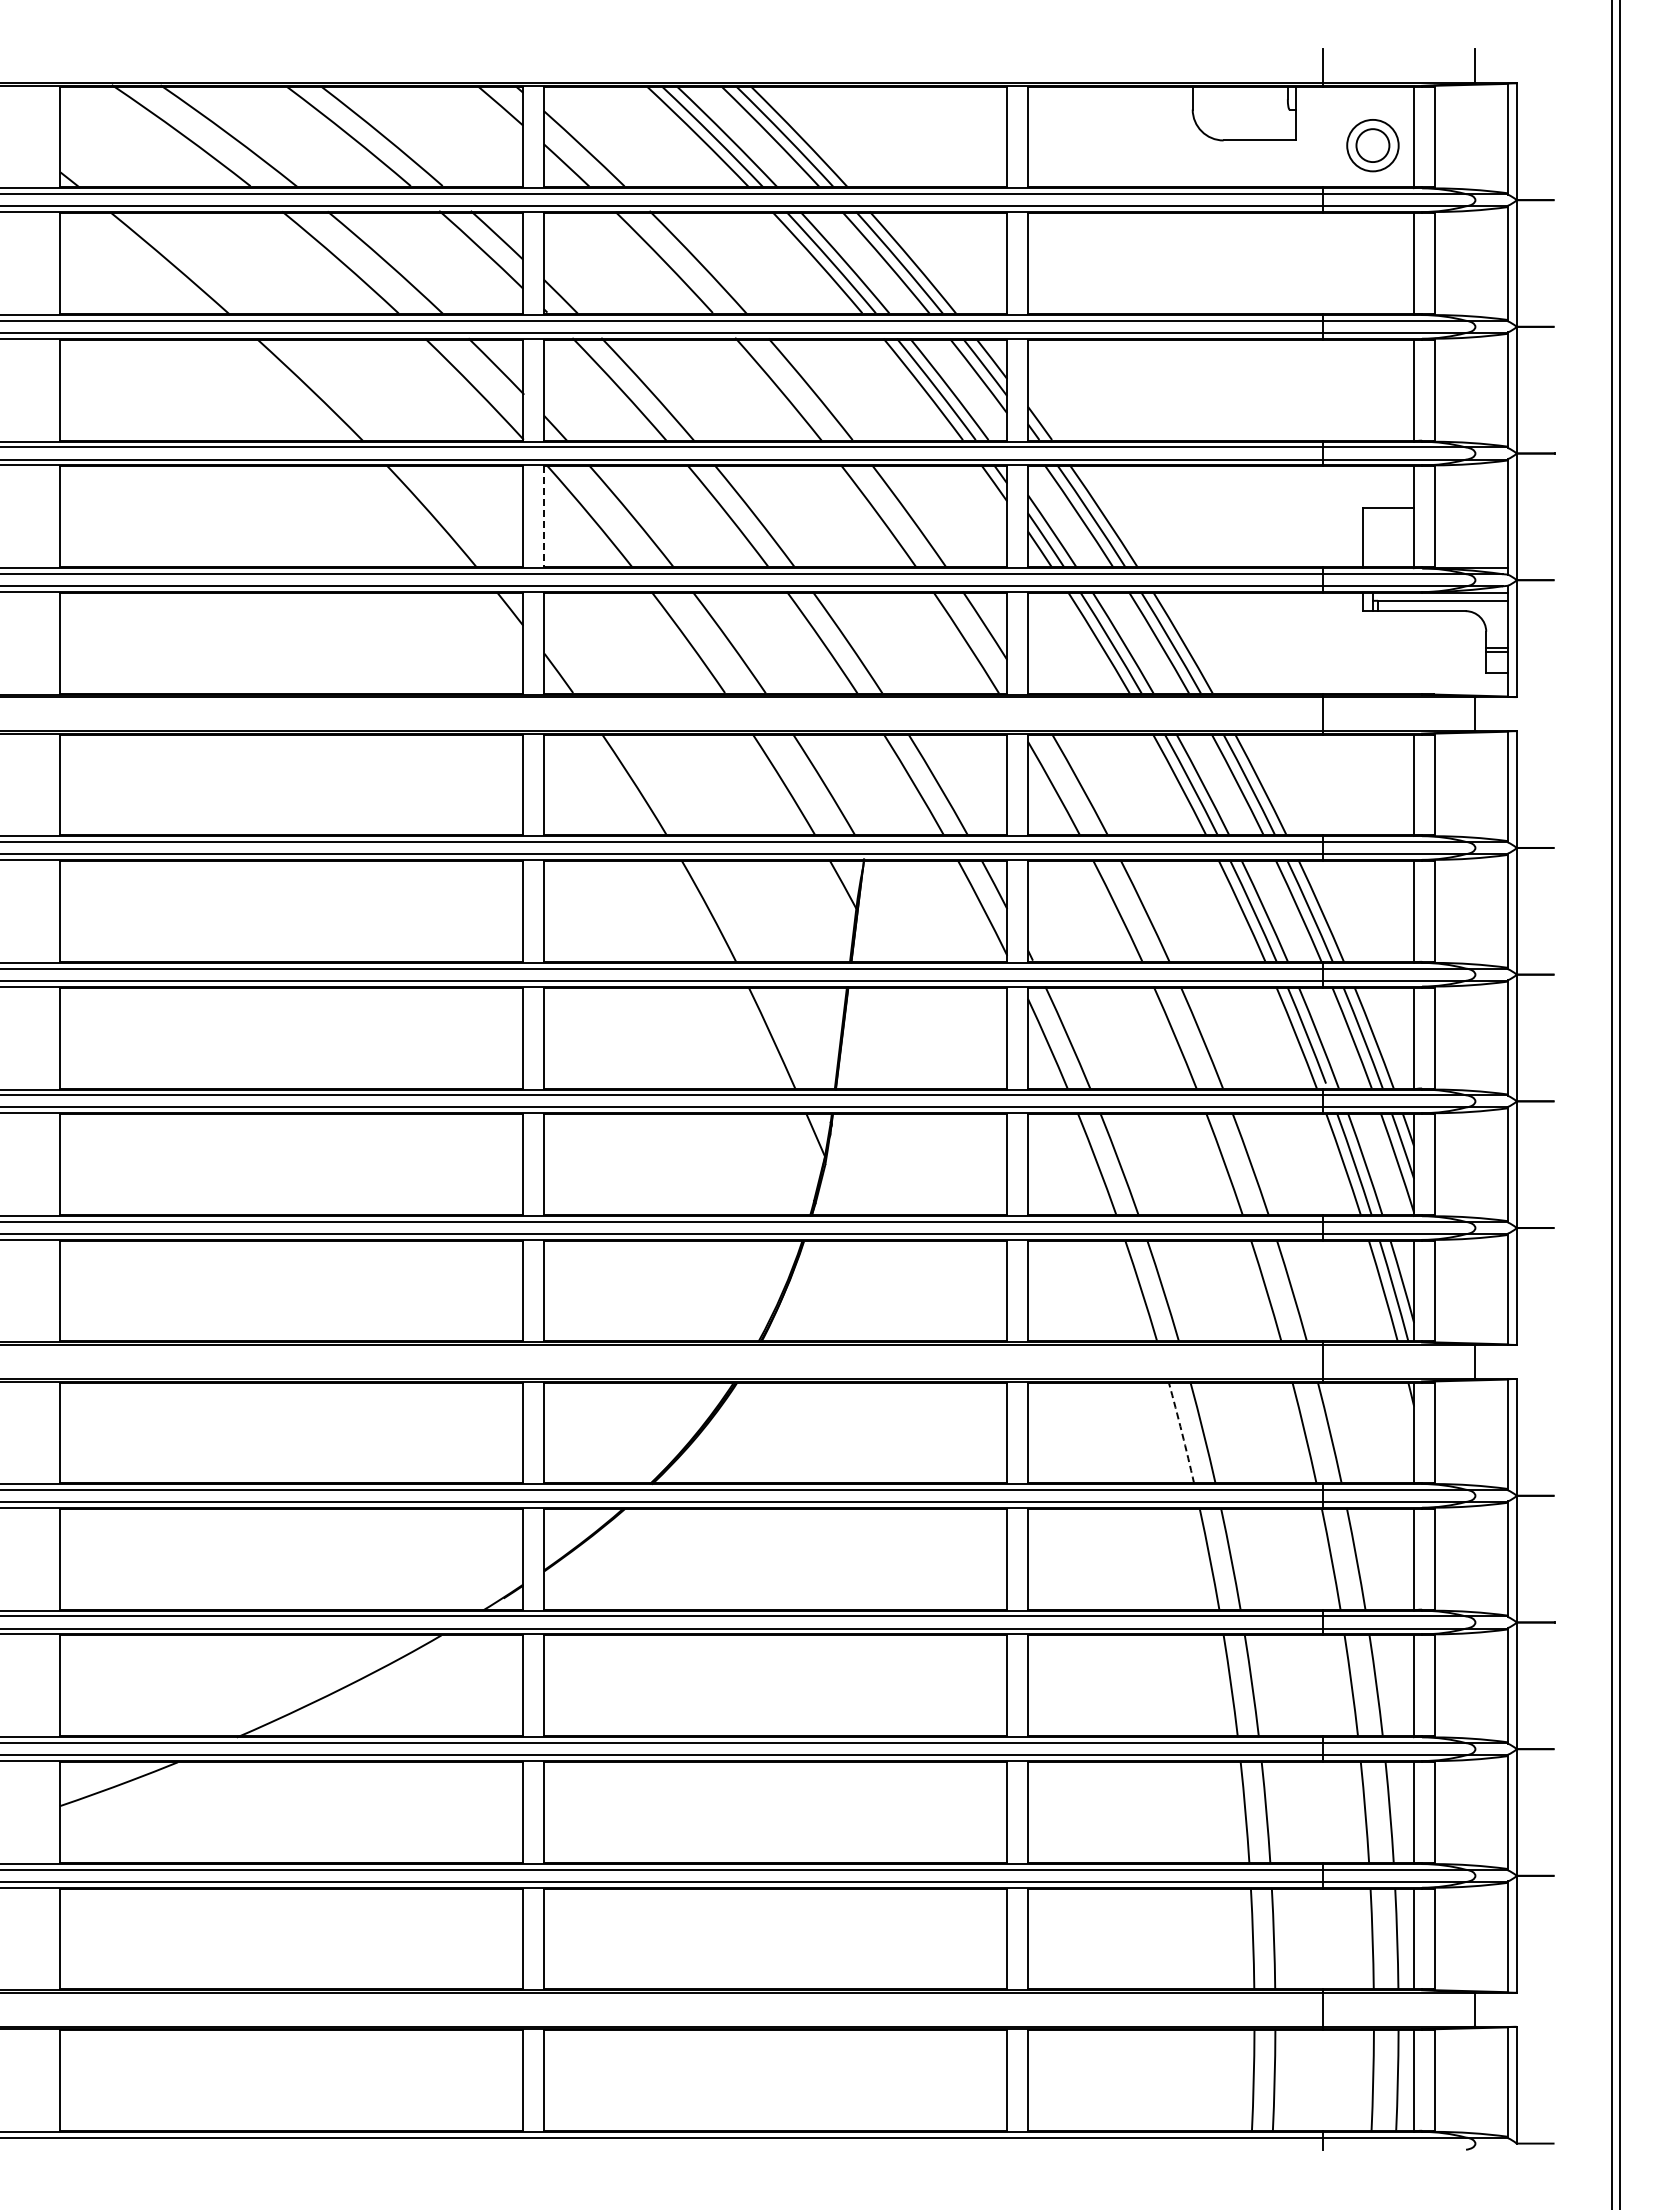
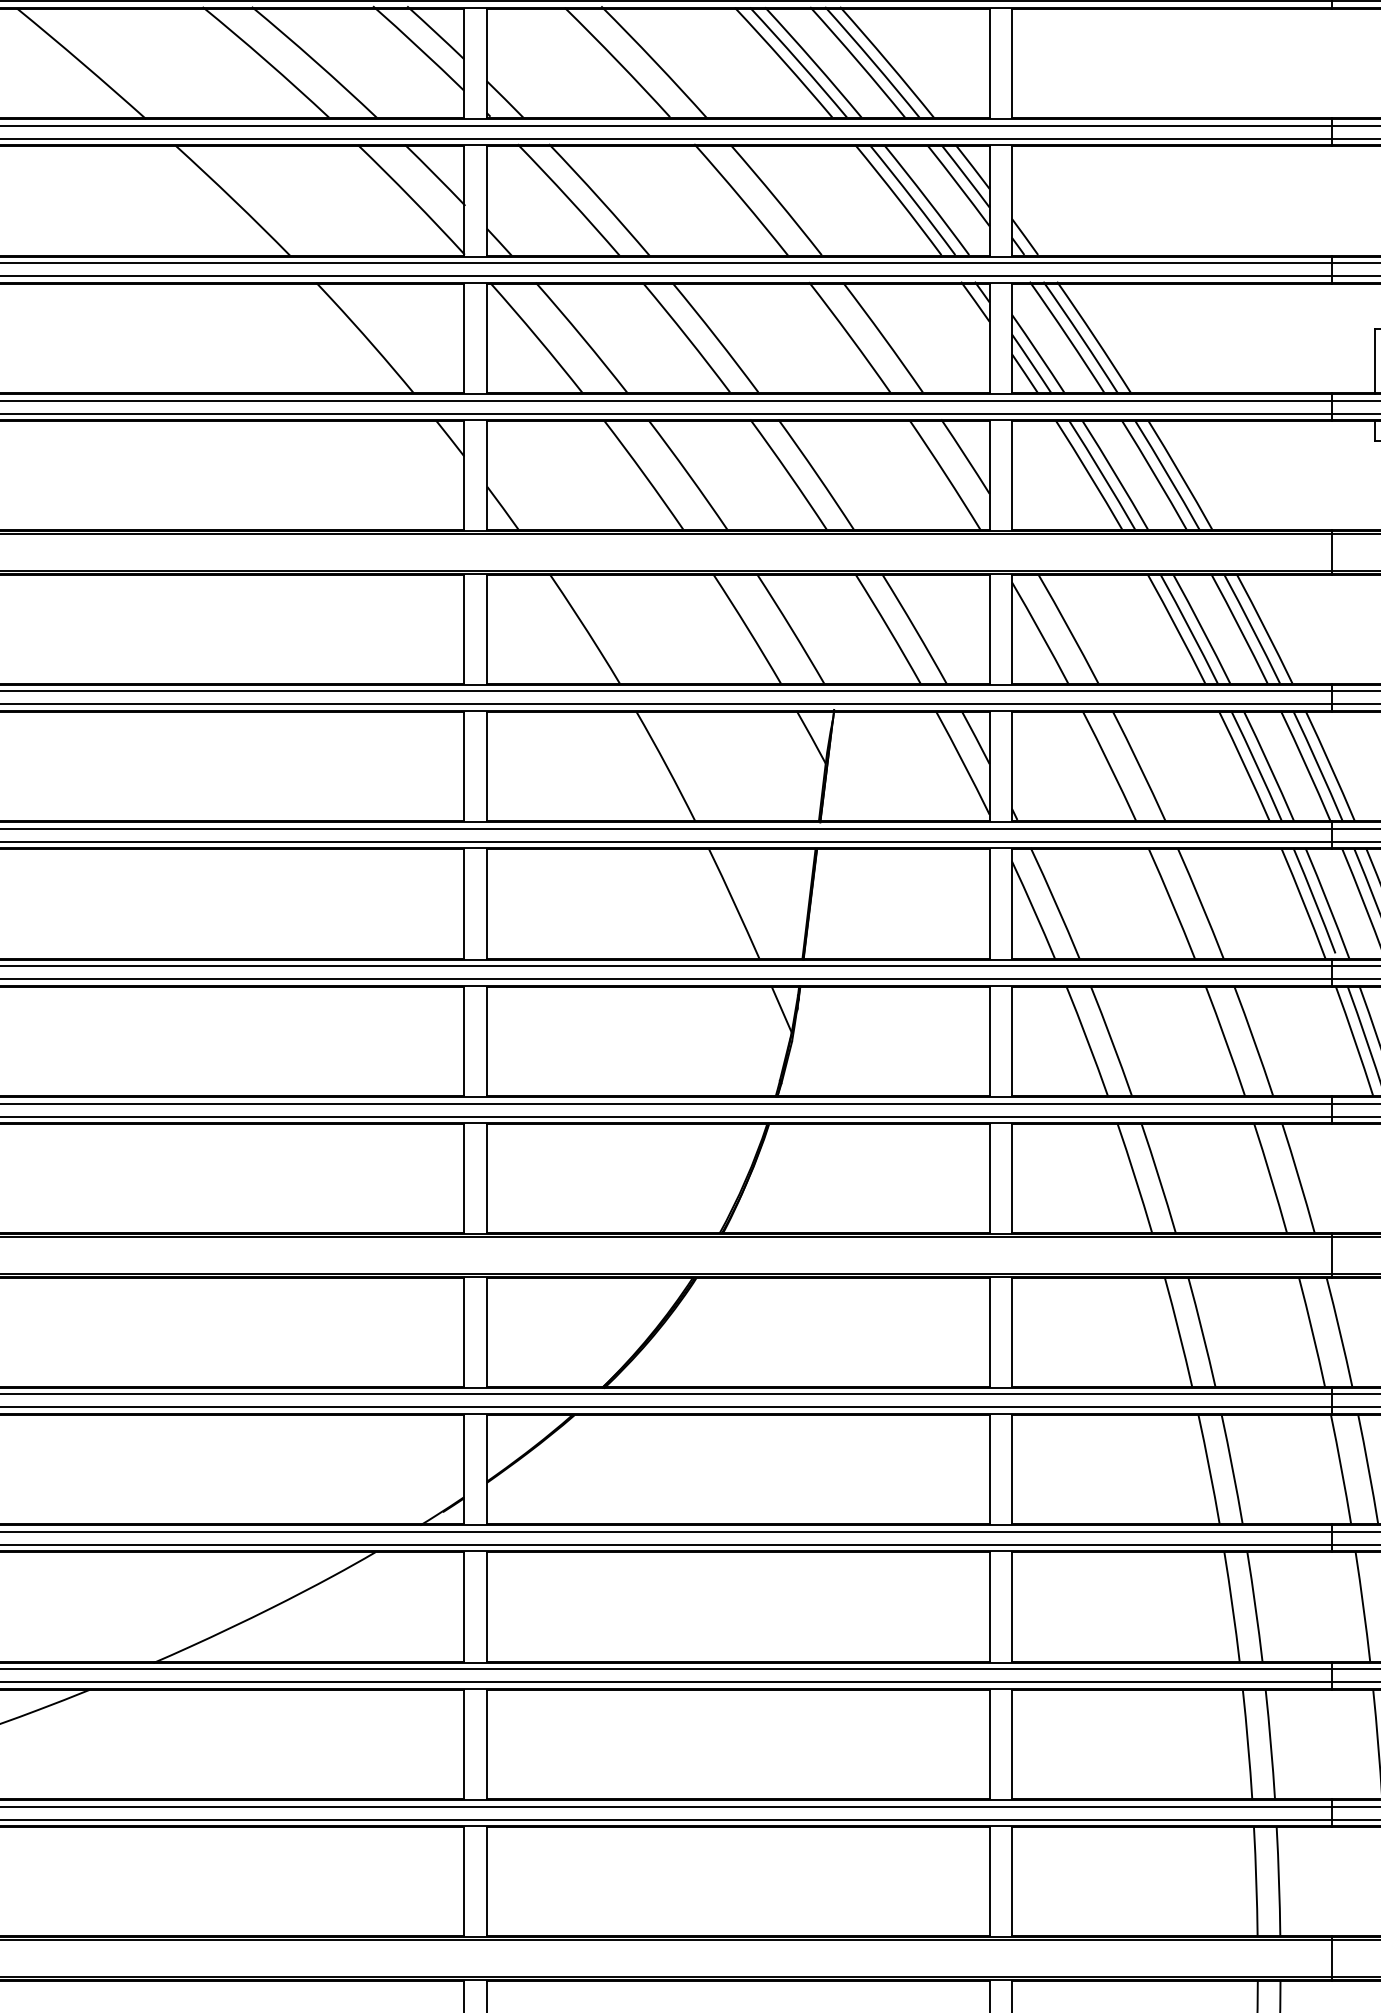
line: (543, 517) -> (486, 339), dashed -> solid
arc: (1182, 1432) -> (1179, 1332), dashed -> solid

